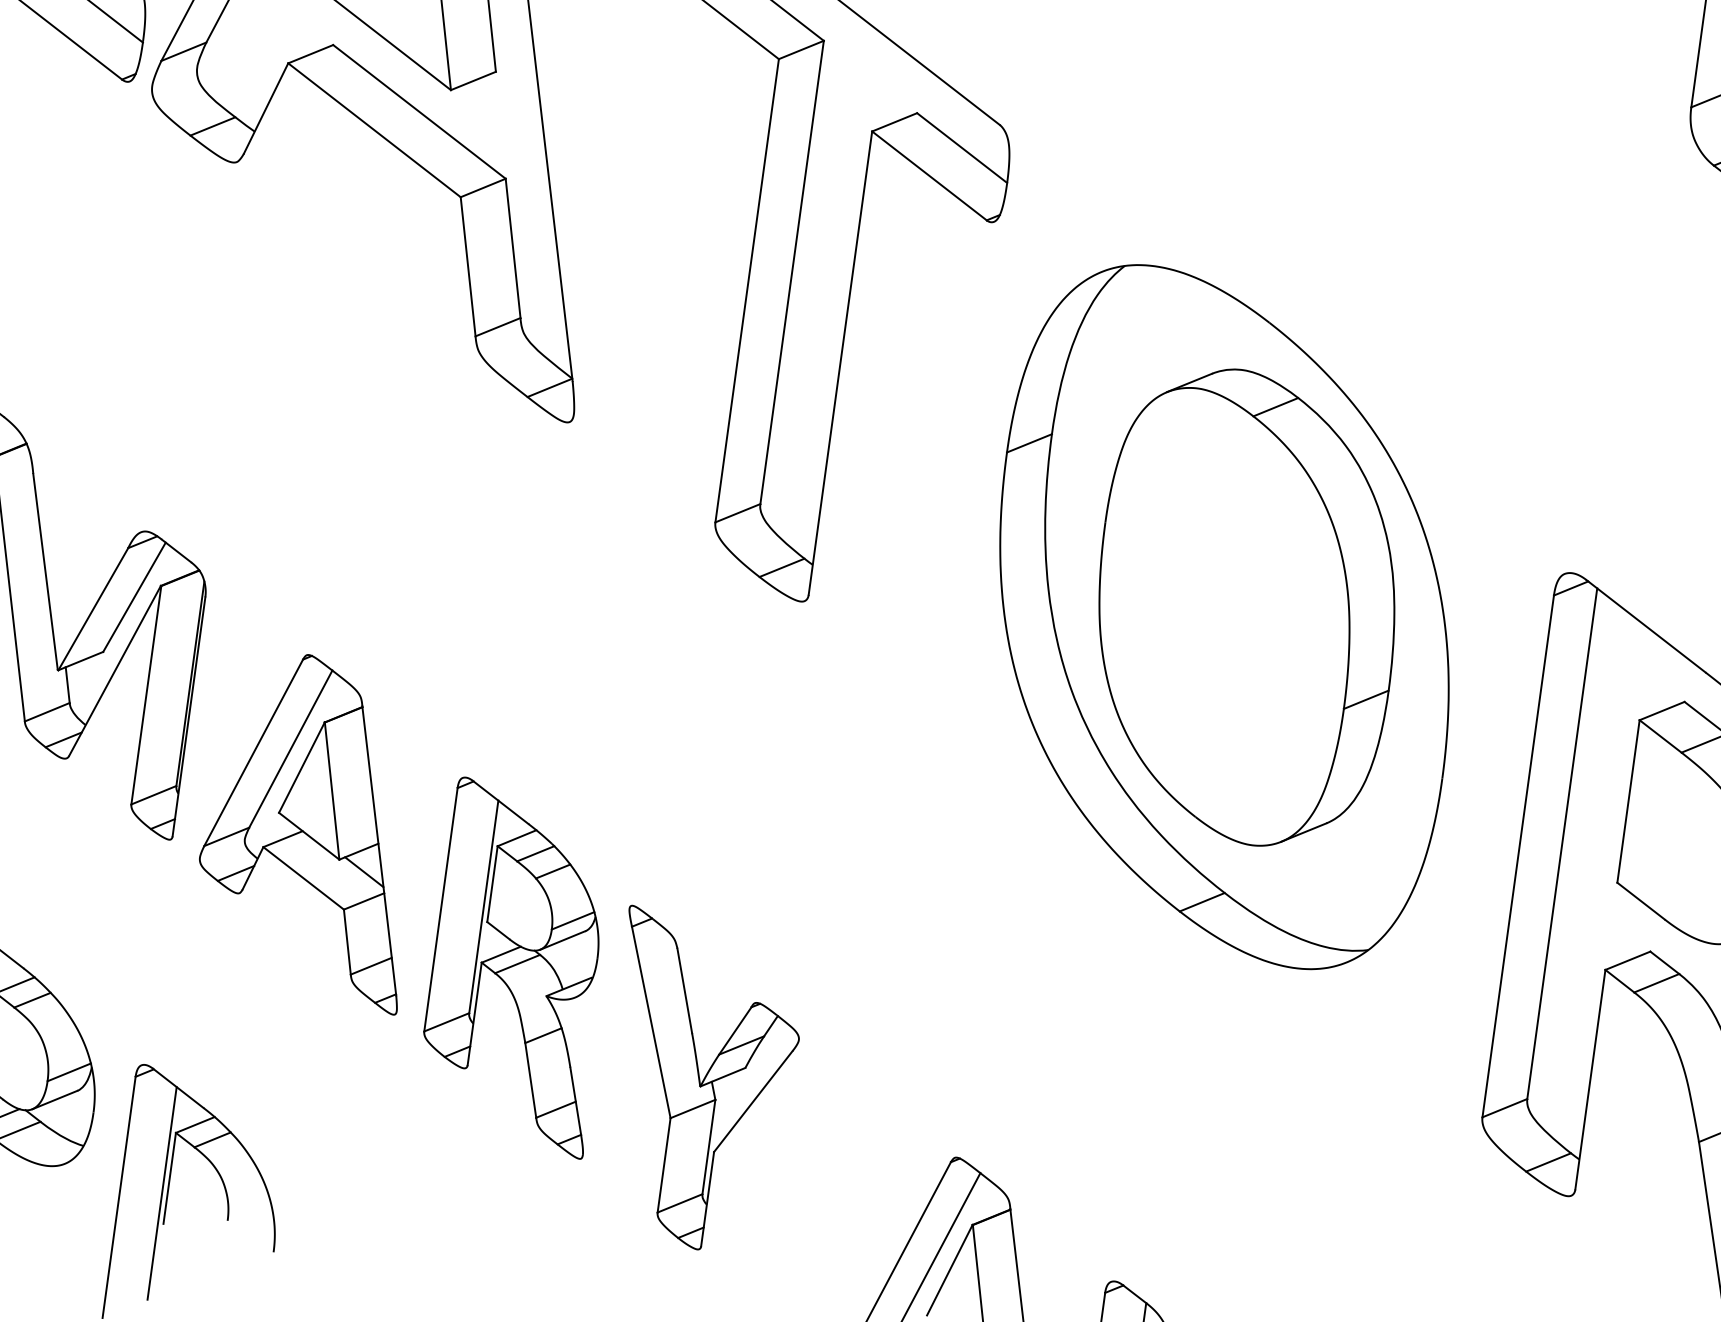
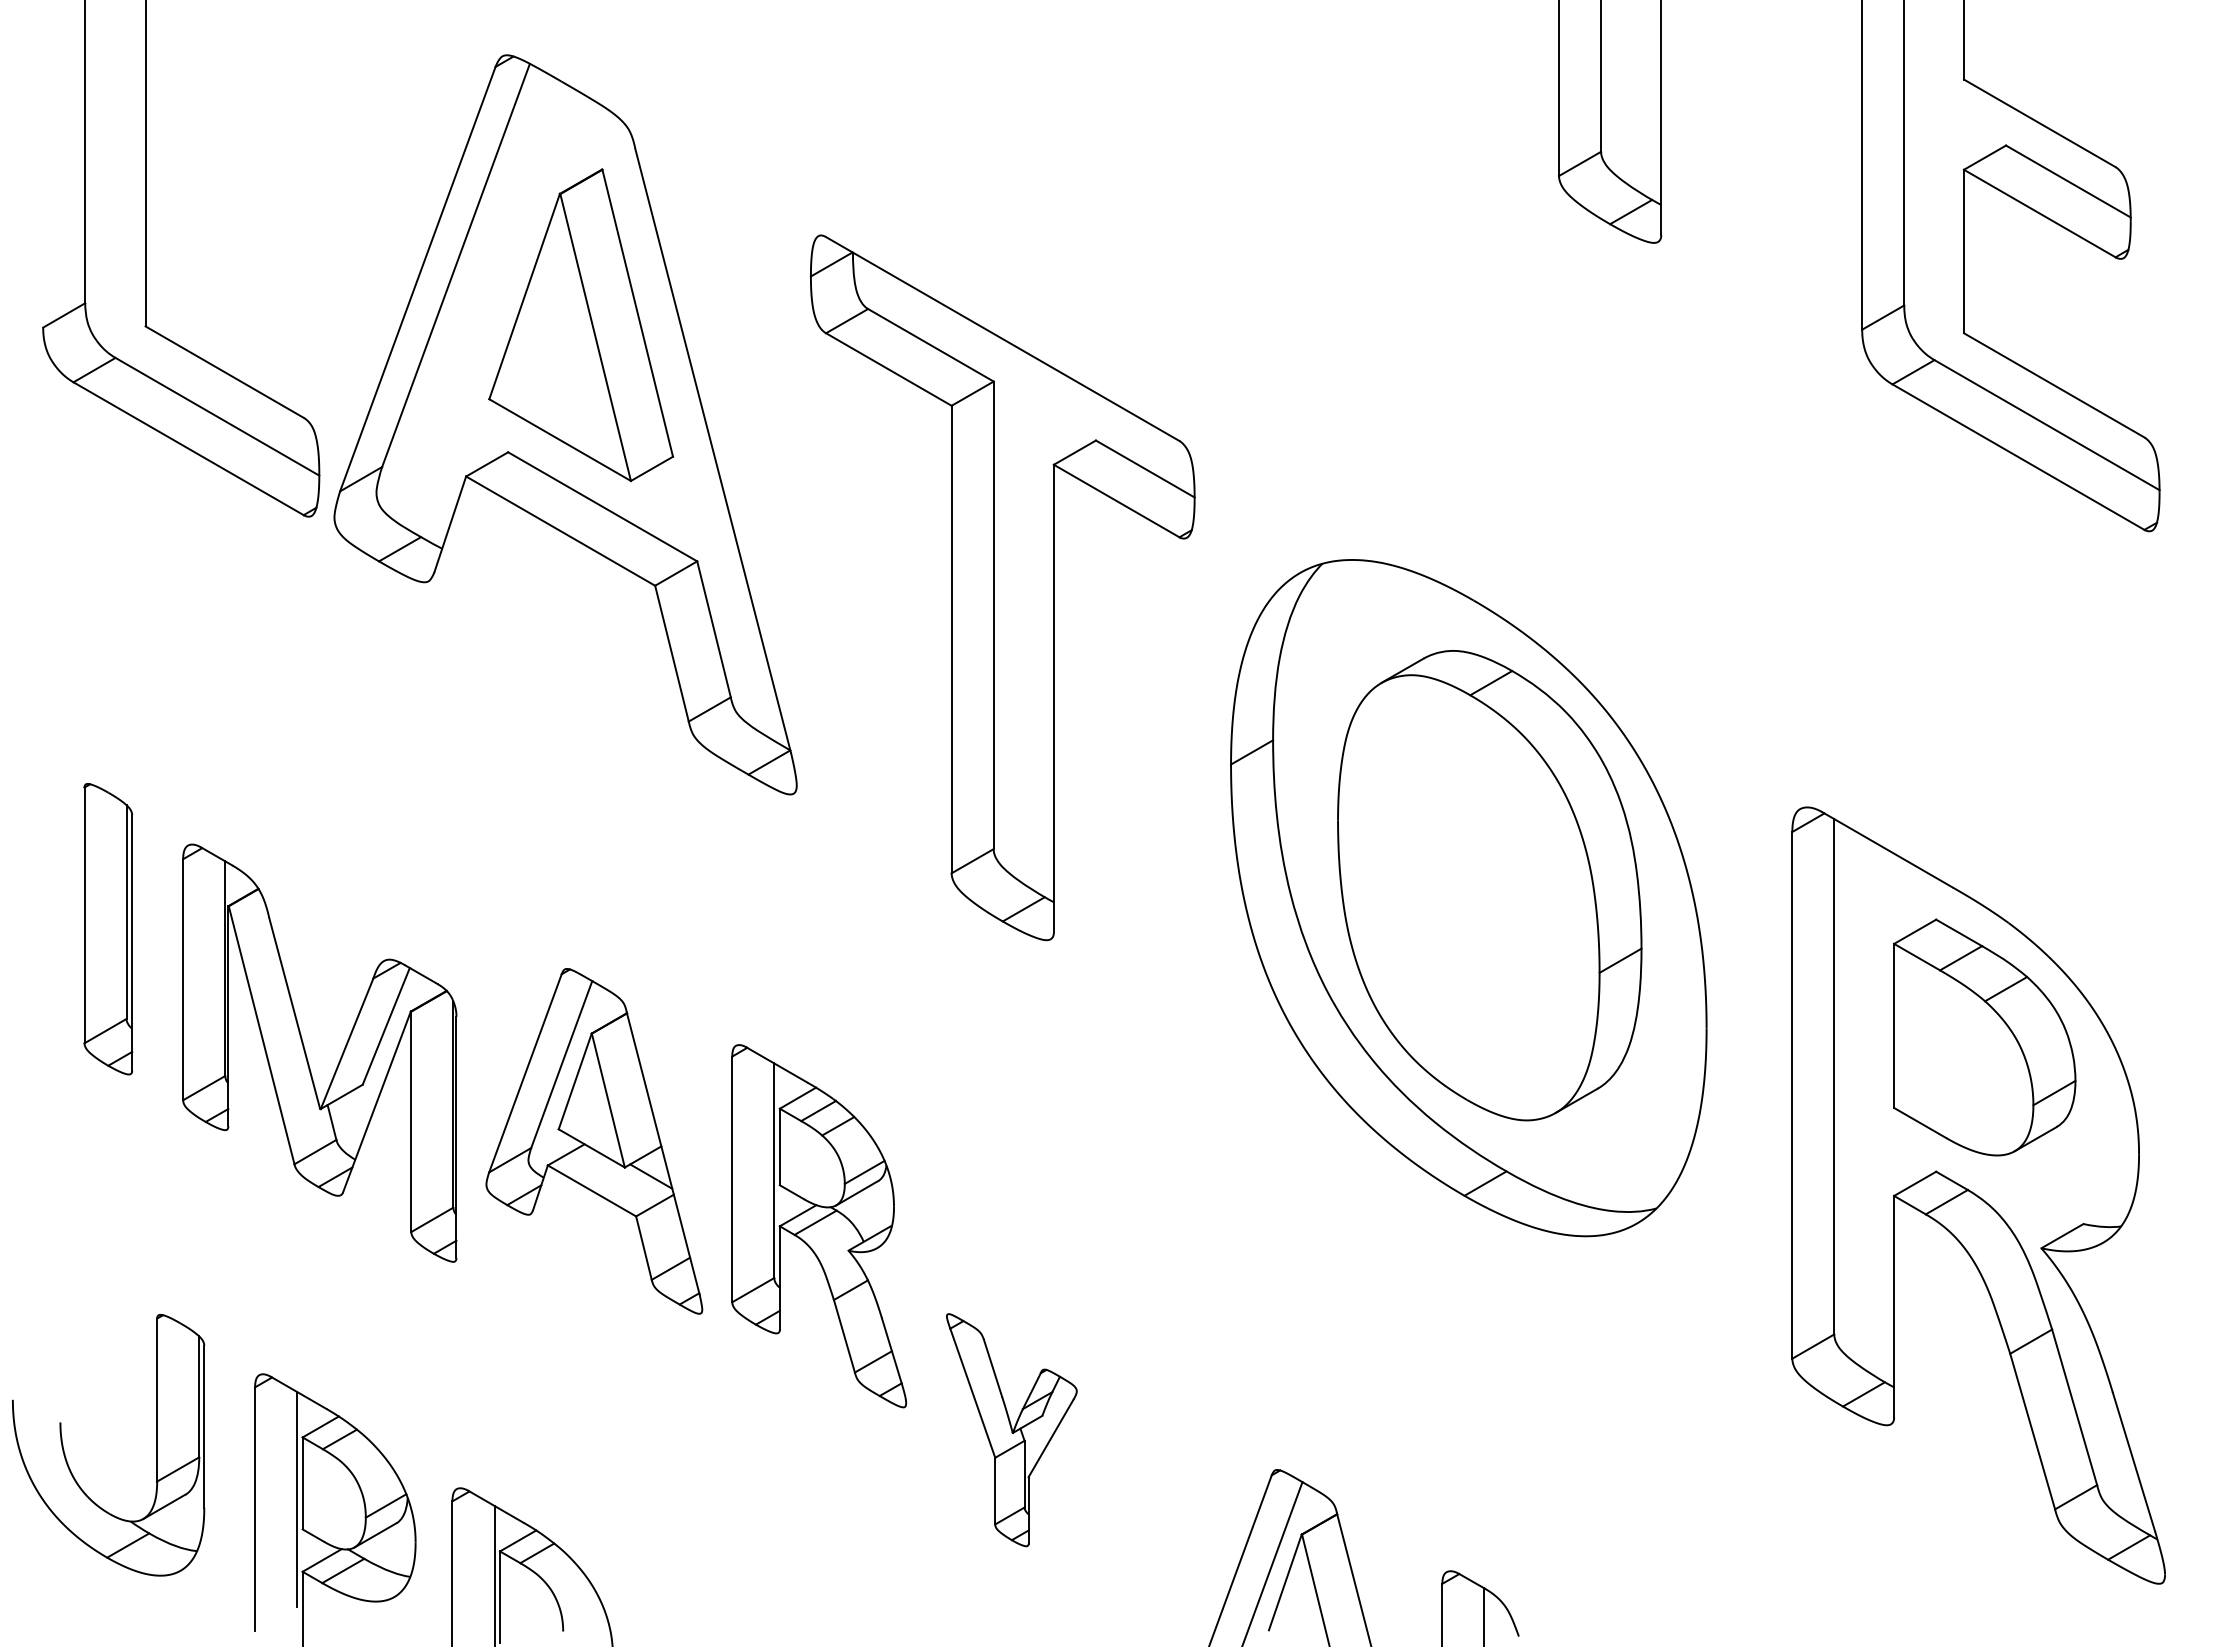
part: (312, 829) -> (594, 1141), moved
part: (520, 968) -> (819, 1226), moved
part: (699, 1081) -> (1011, 1429), size x0.7

